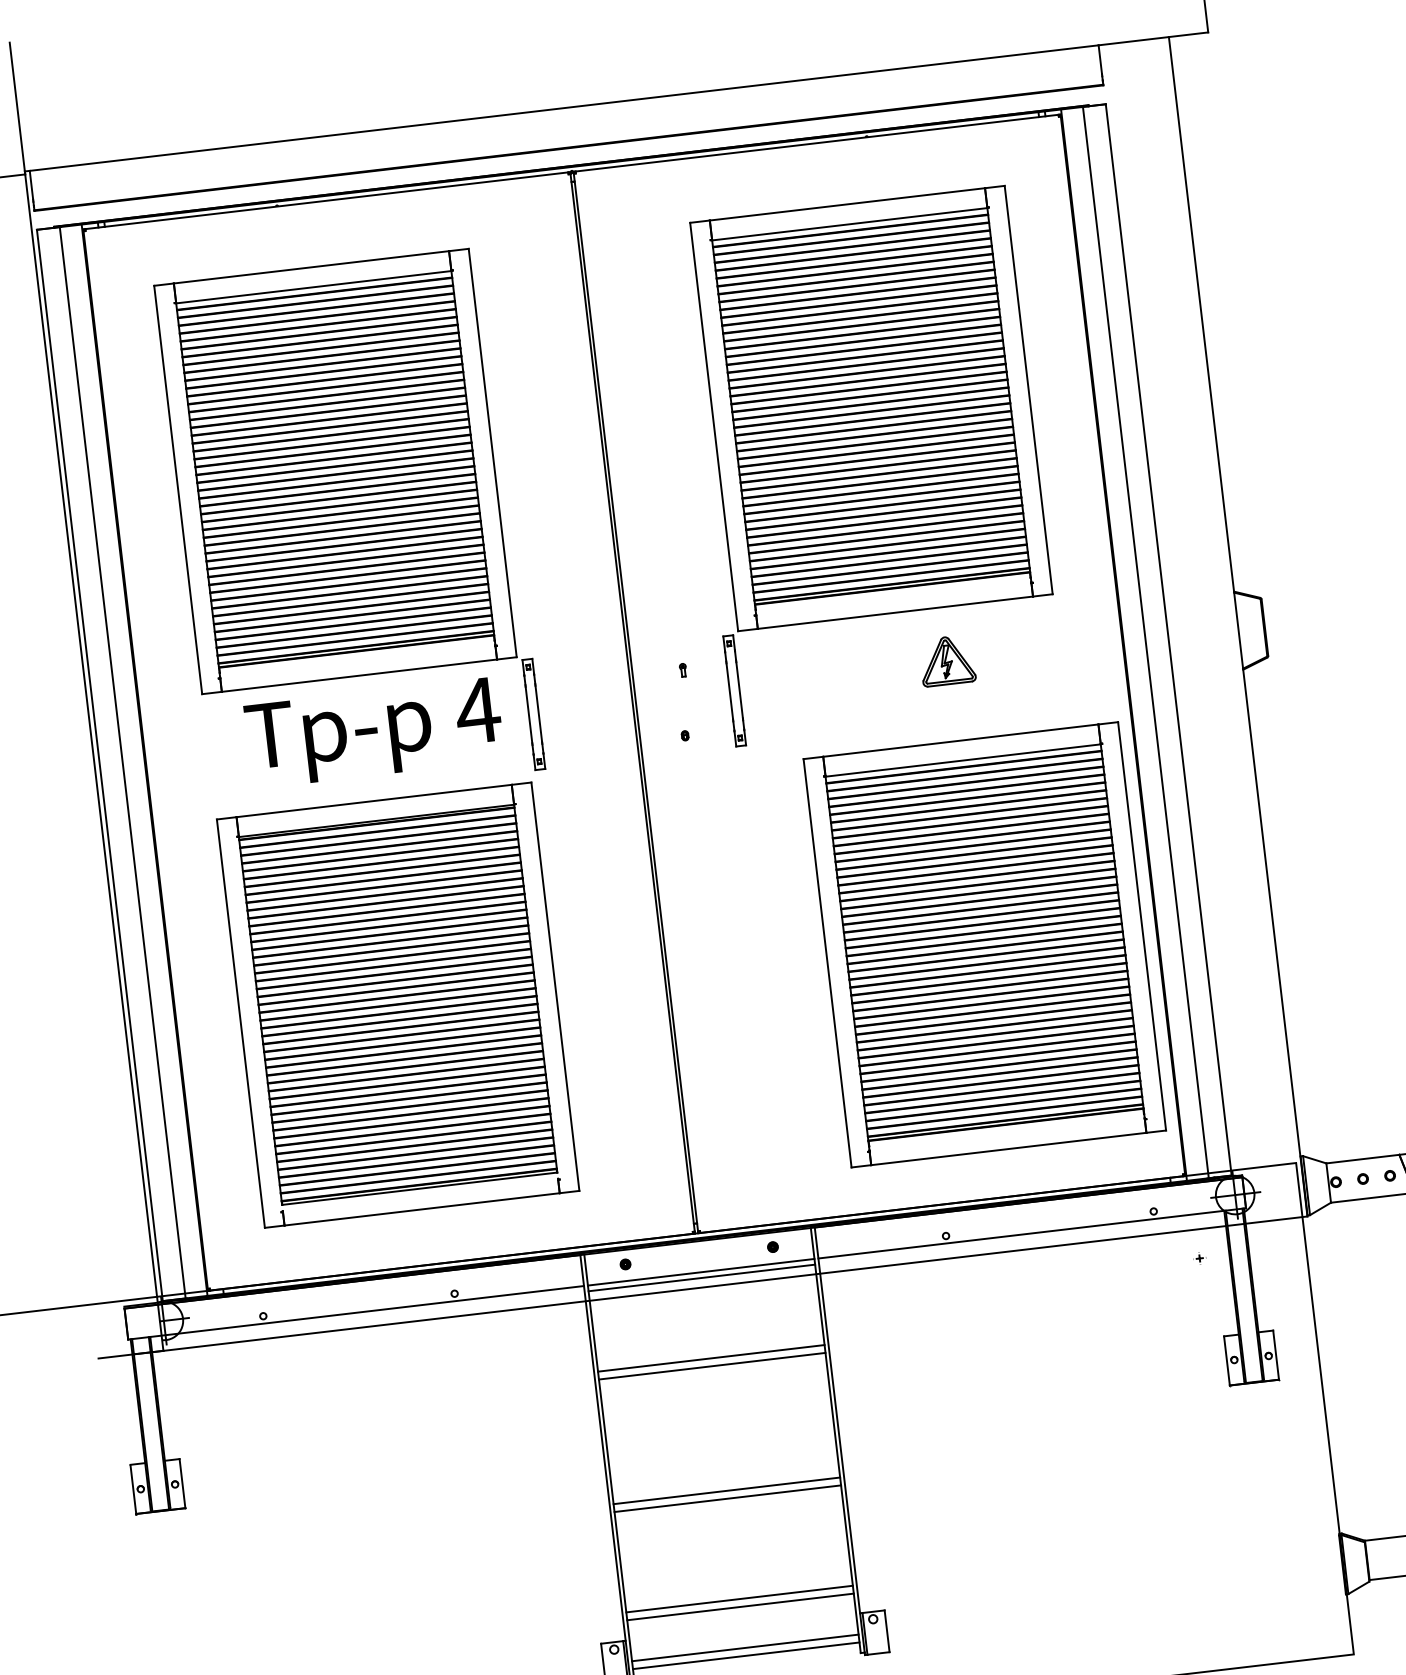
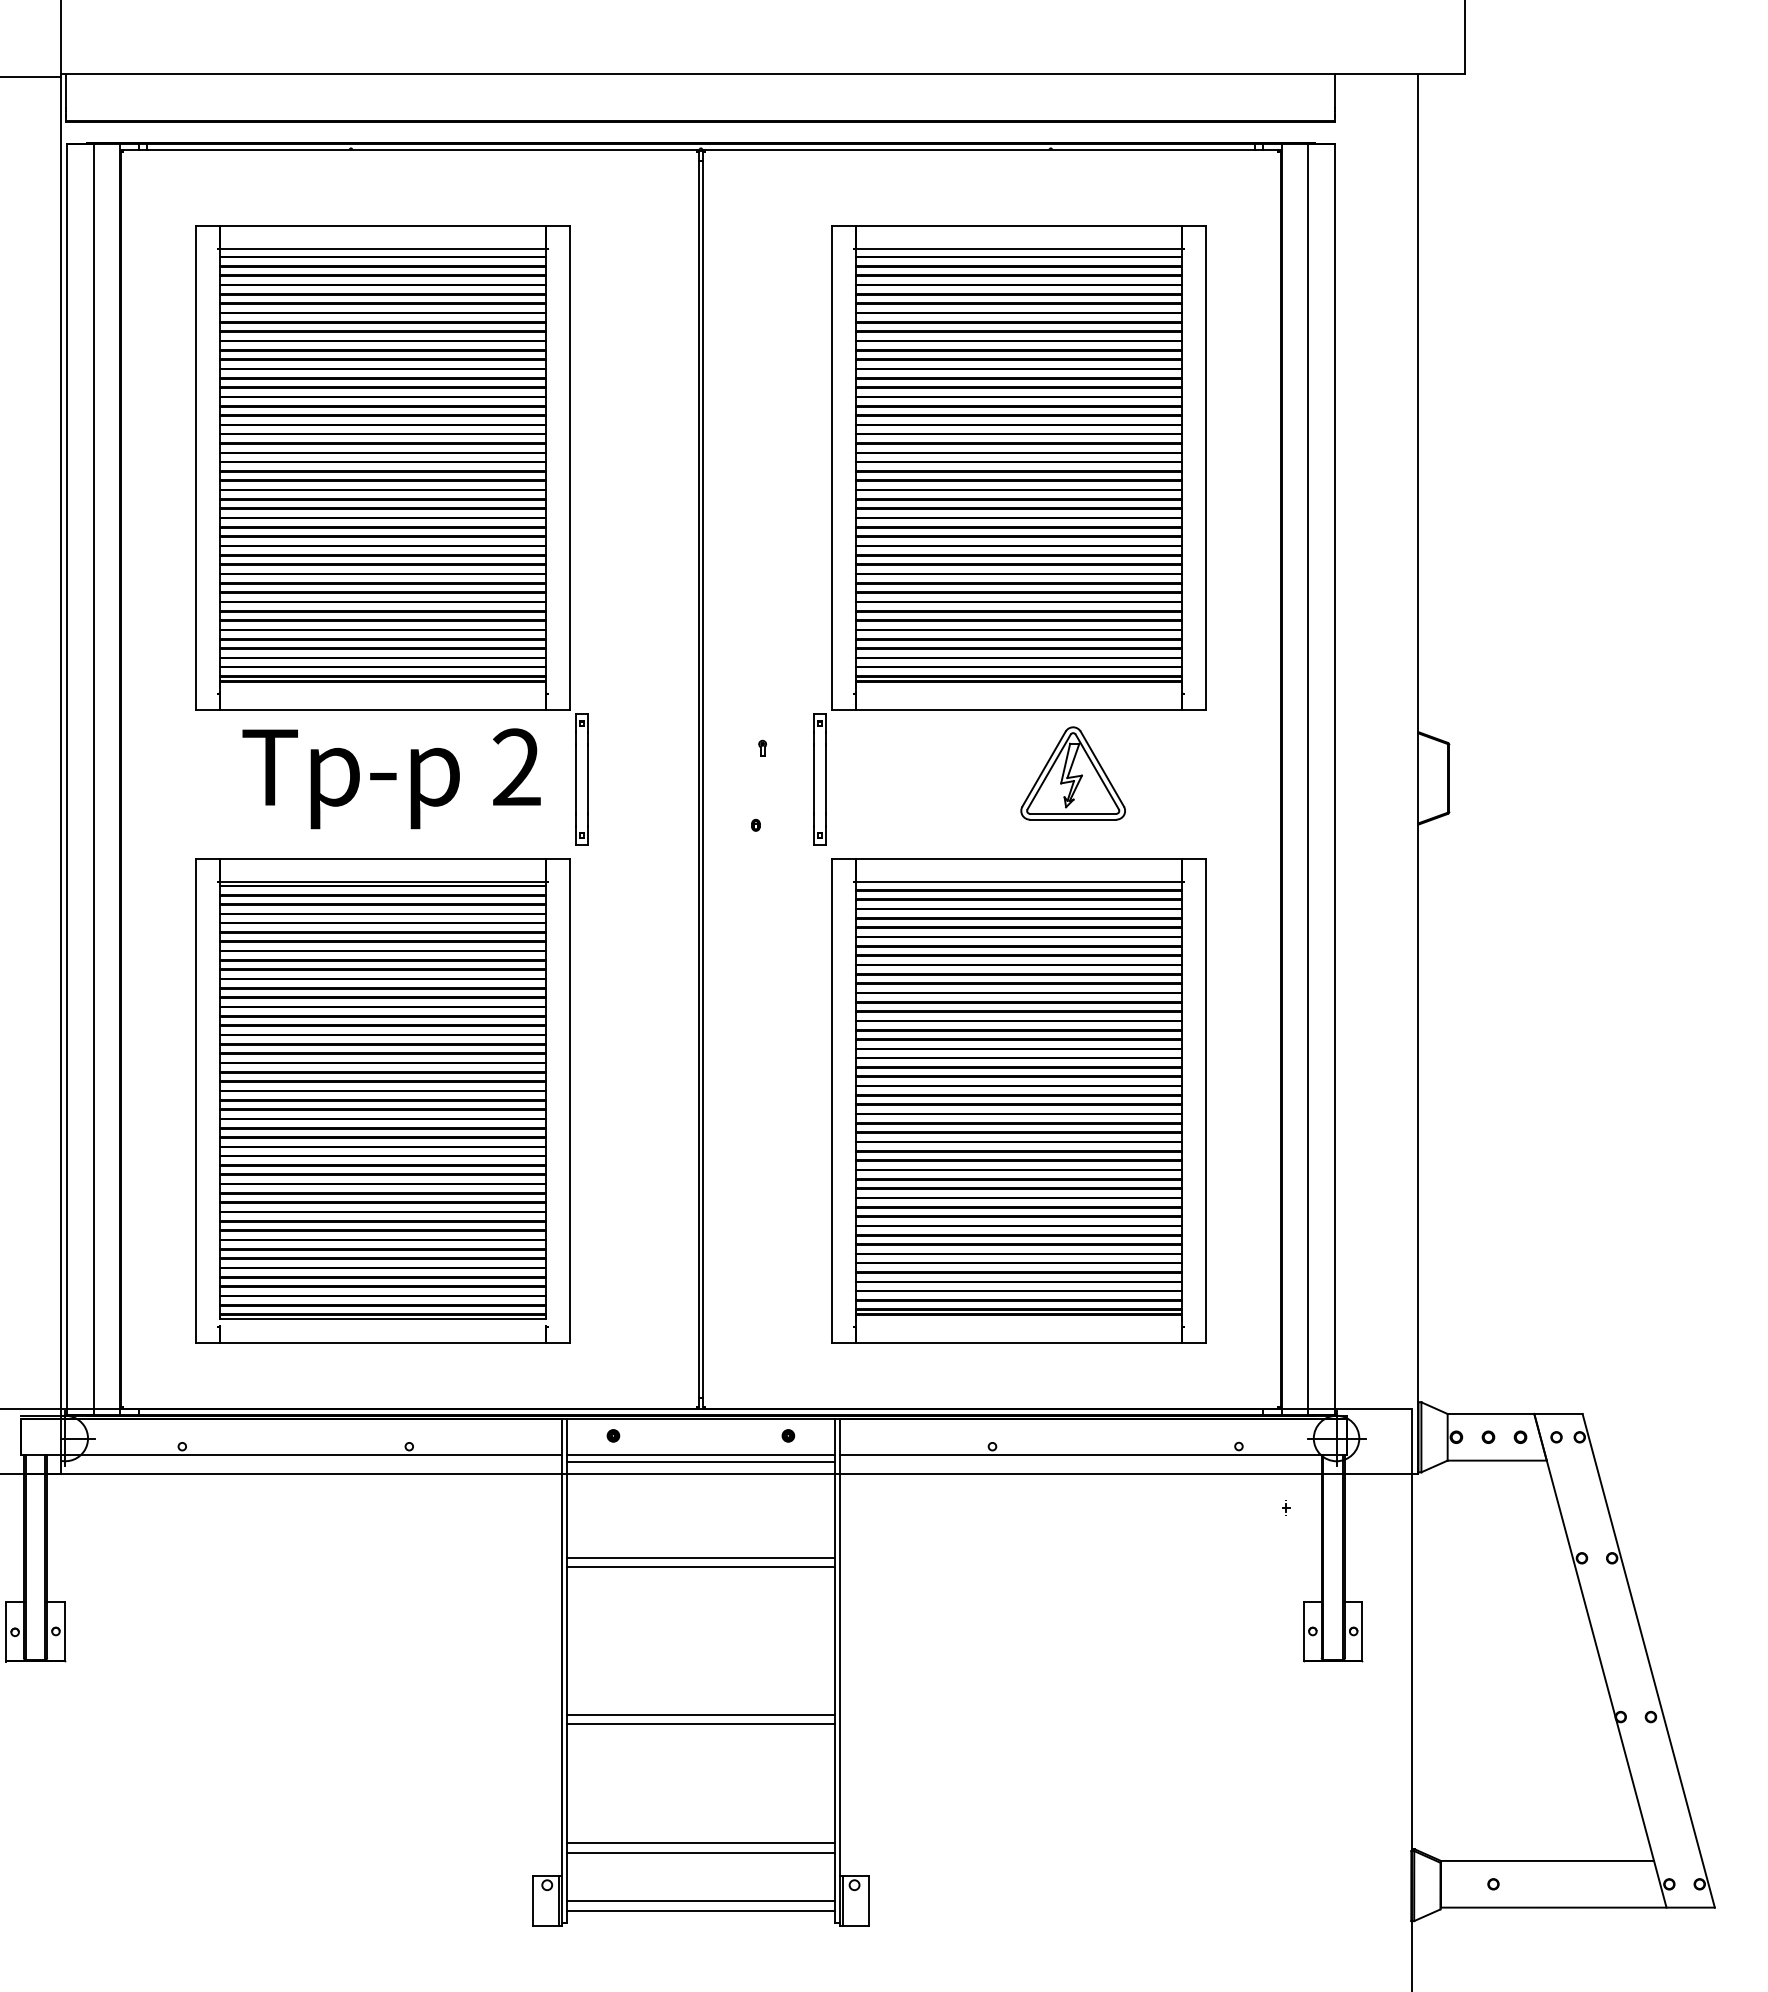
part: (946, 660) -> (1072, 773), size x1.67
text: (477, 709) -> (516, 766), 4 -> 2
part: (984, 944) -> (1018, 1100), moved

